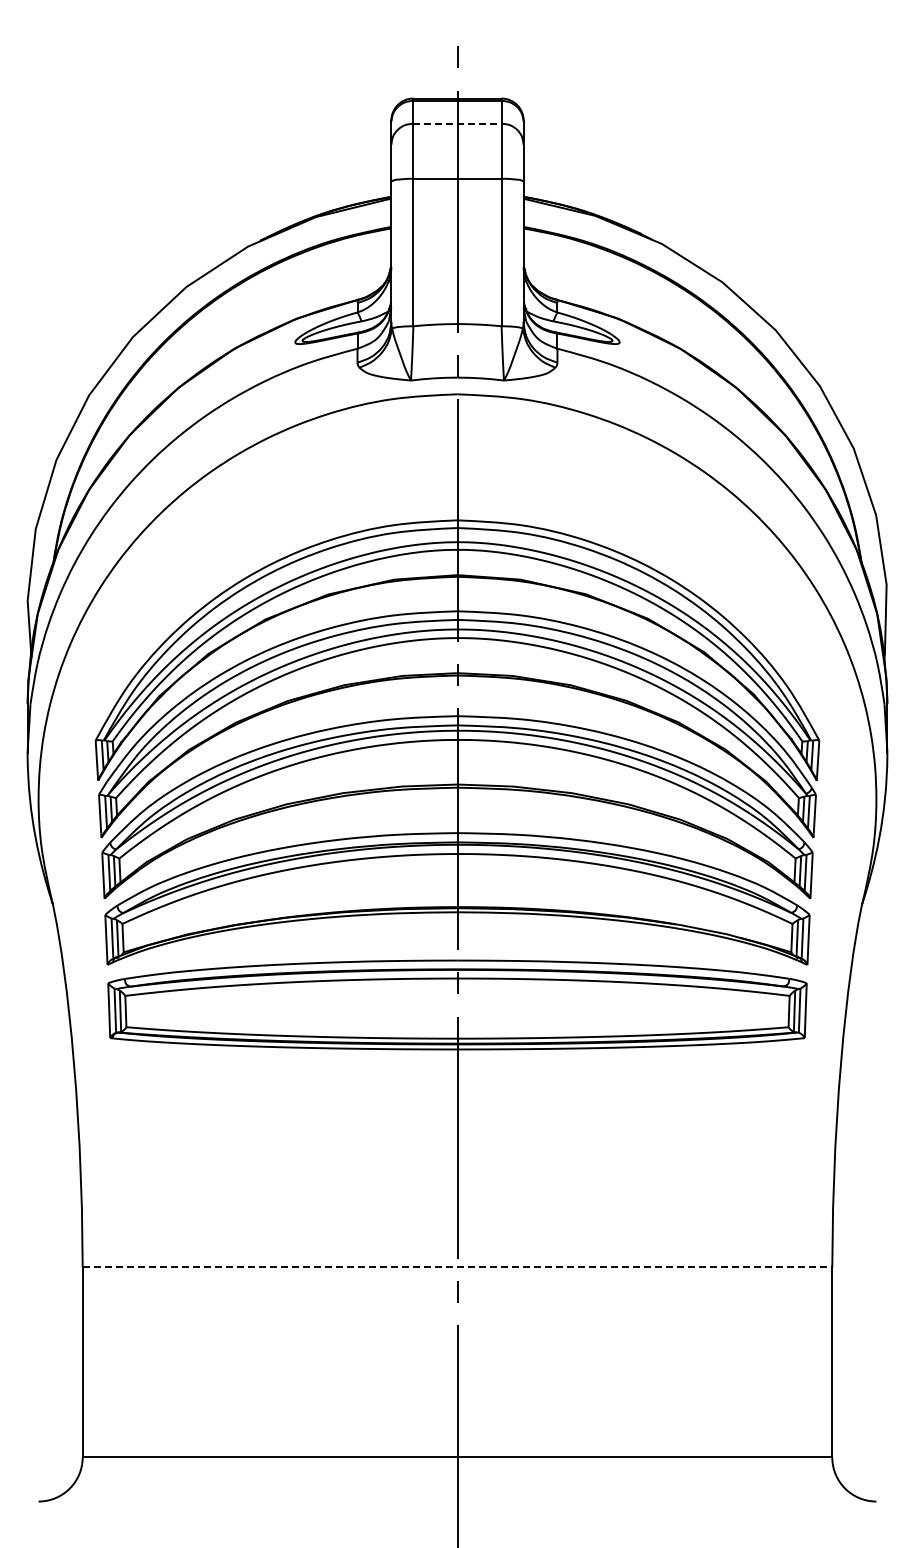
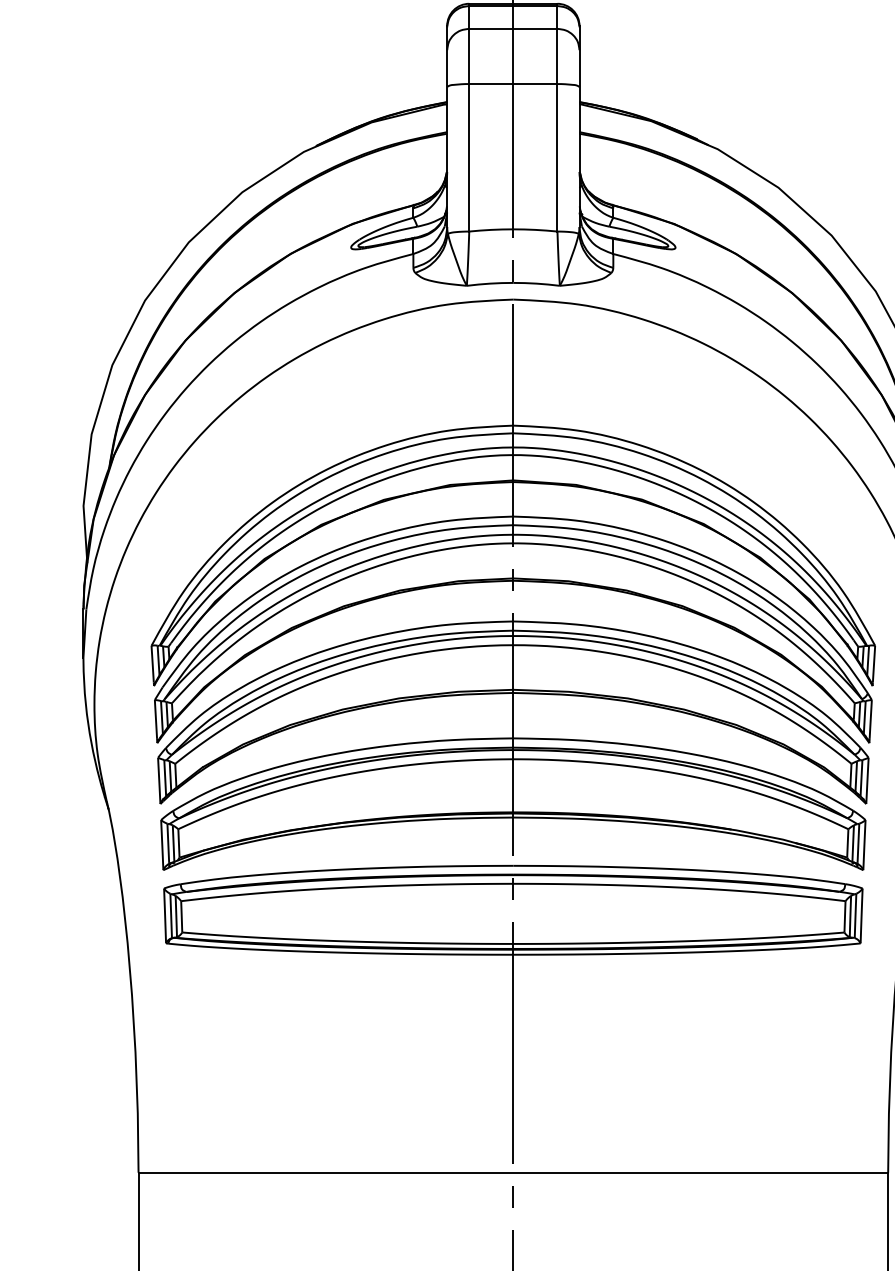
line: (457, 123) -> (513, 28), dashed -> solid
line: (457, 1267) -> (513, 1172), dashed -> solid

